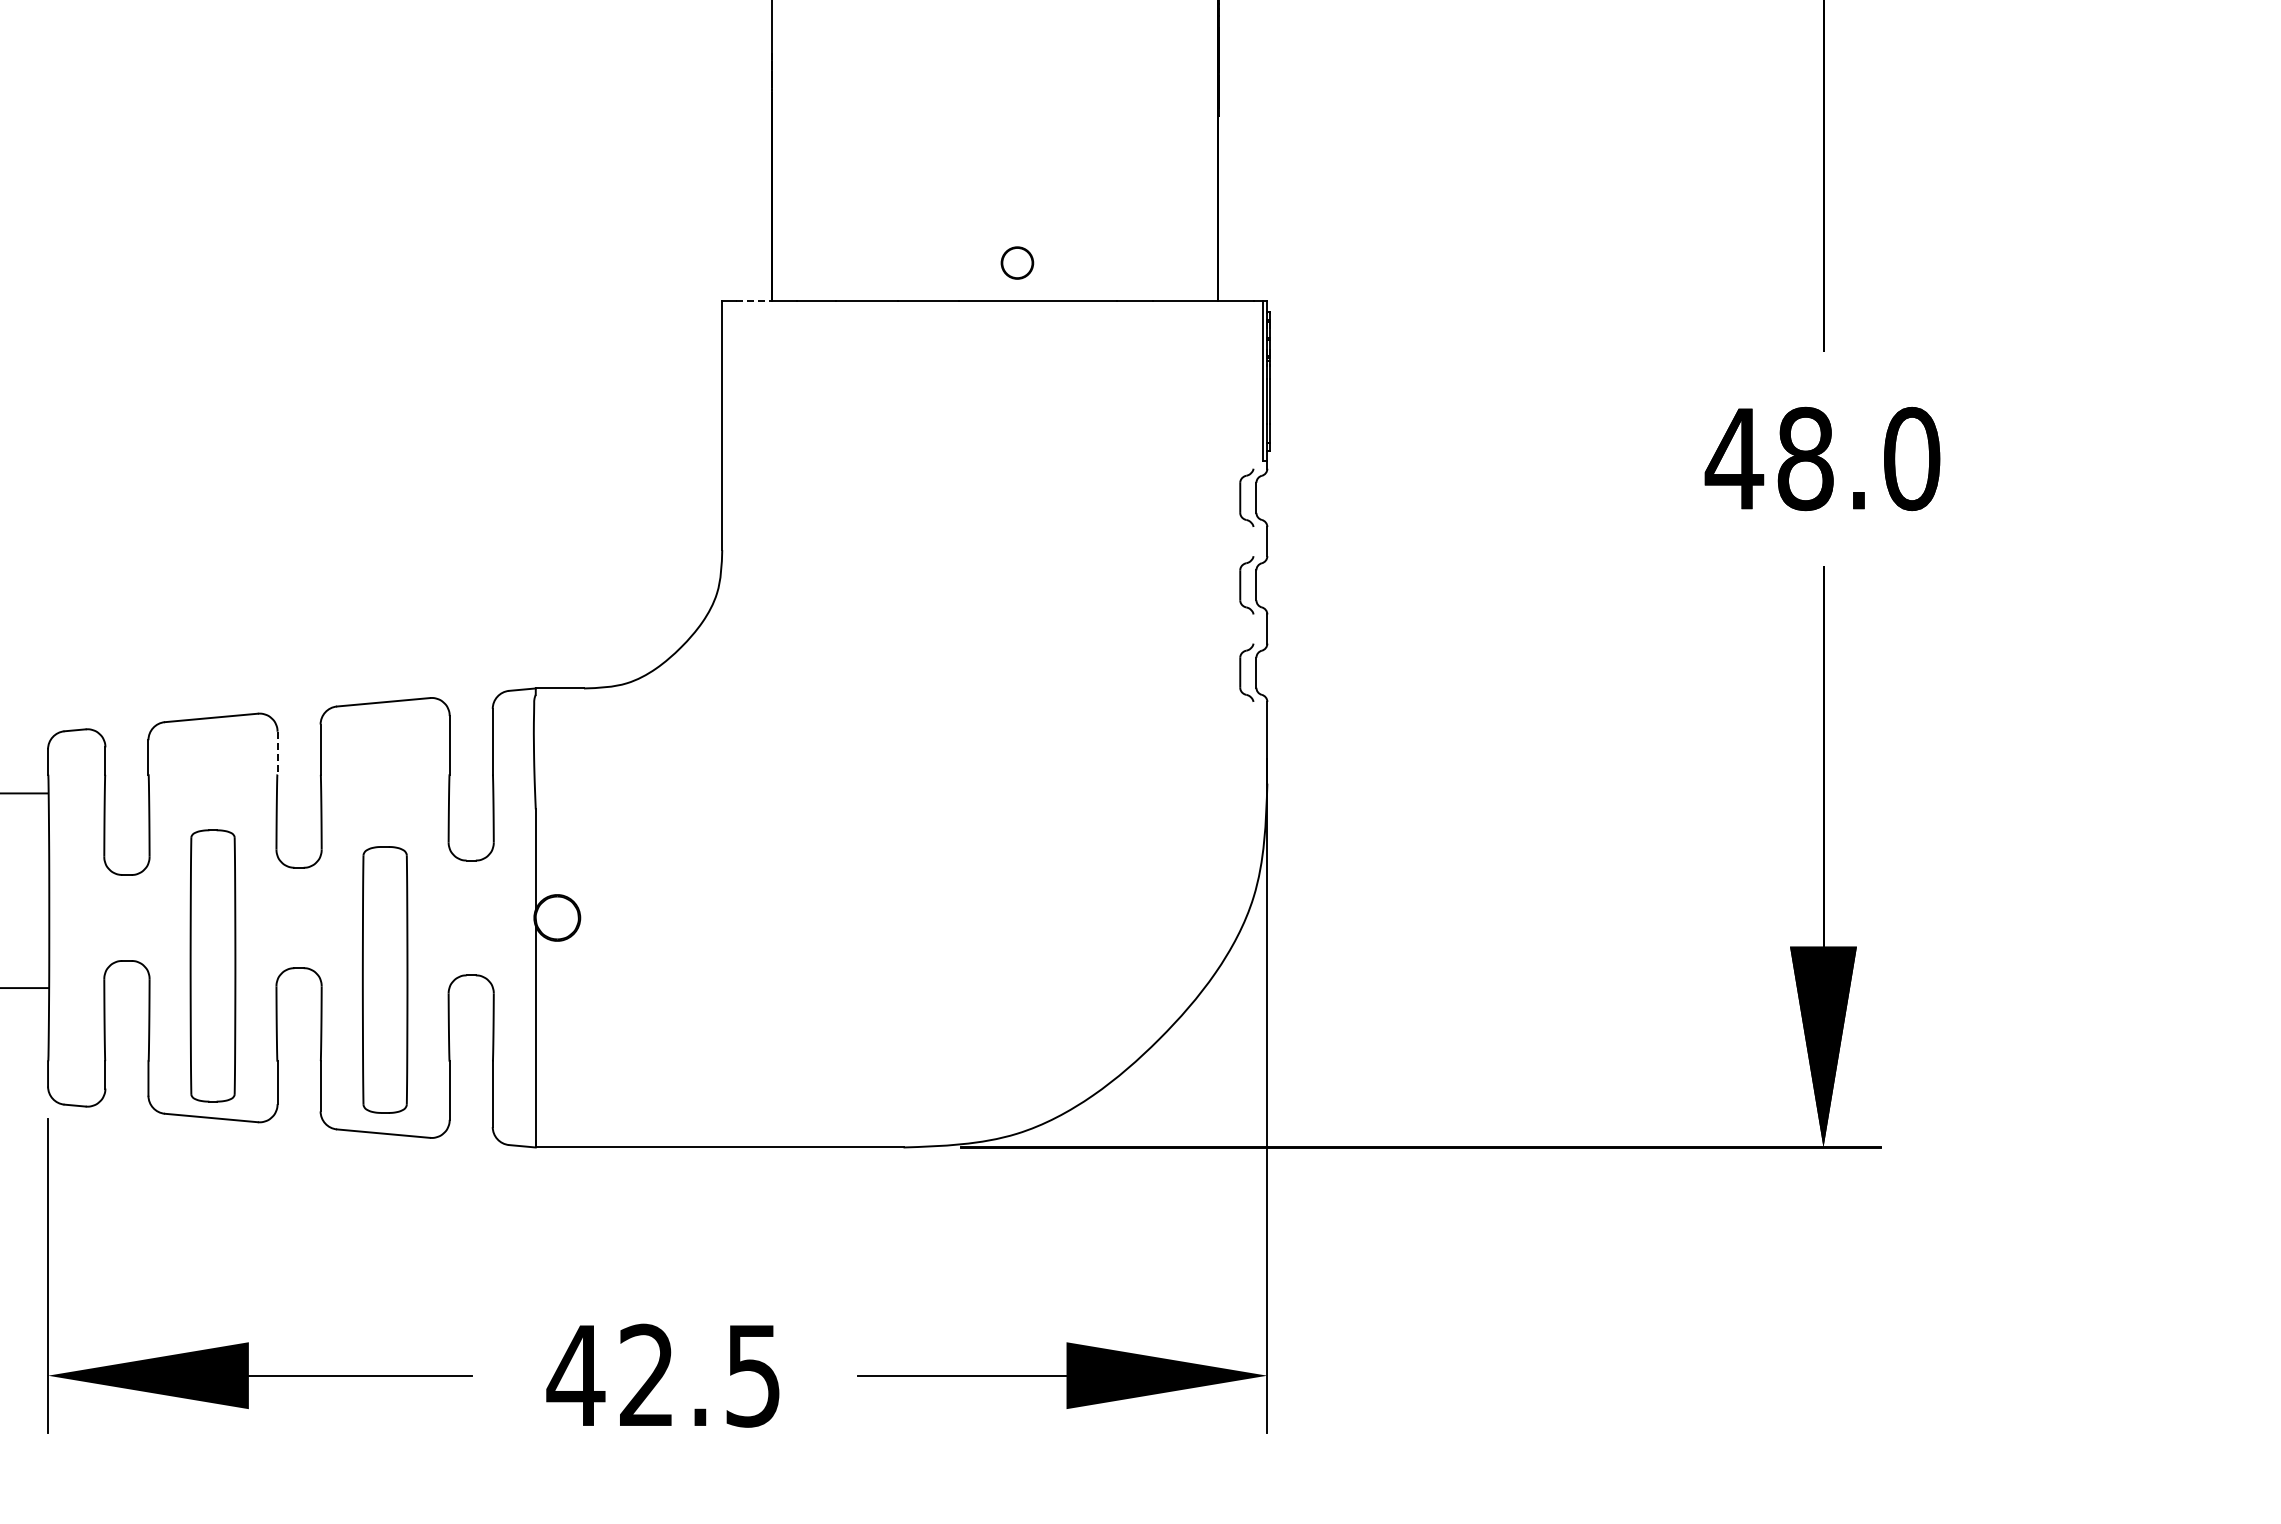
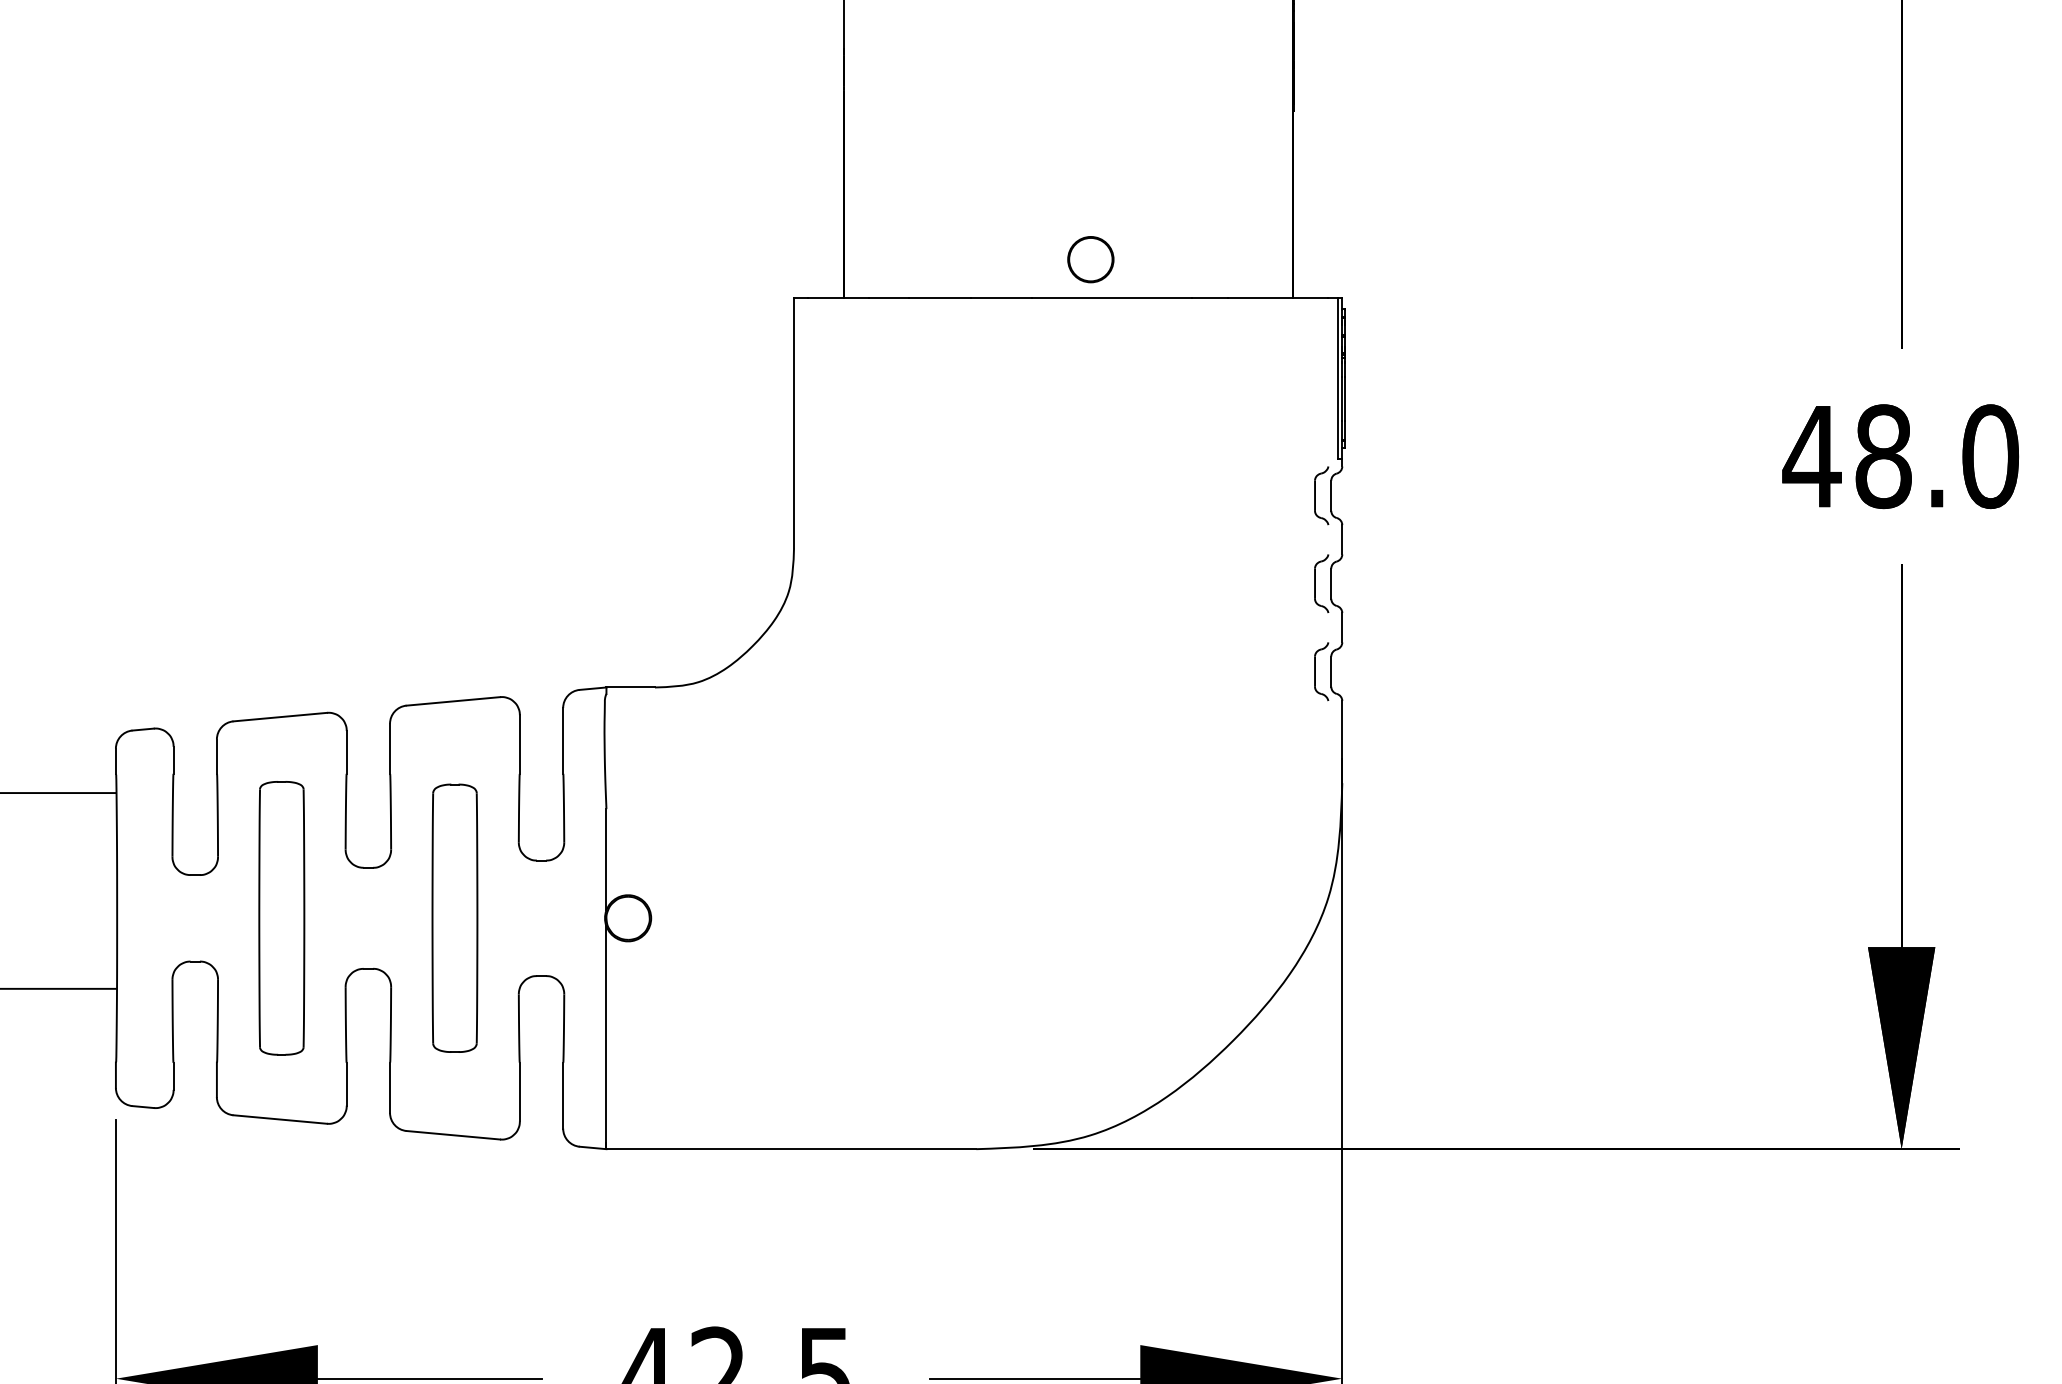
circle: (1017, 262) -> (1090, 259), size x1.43
line: (753, 301) -> (825, 298), dashed -> solid
line: (277, 753) -> (346, 752), dashed -> solid
part: (212, 965) -> (281, 917), moved
part: (385, 979) -> (455, 917), moved

